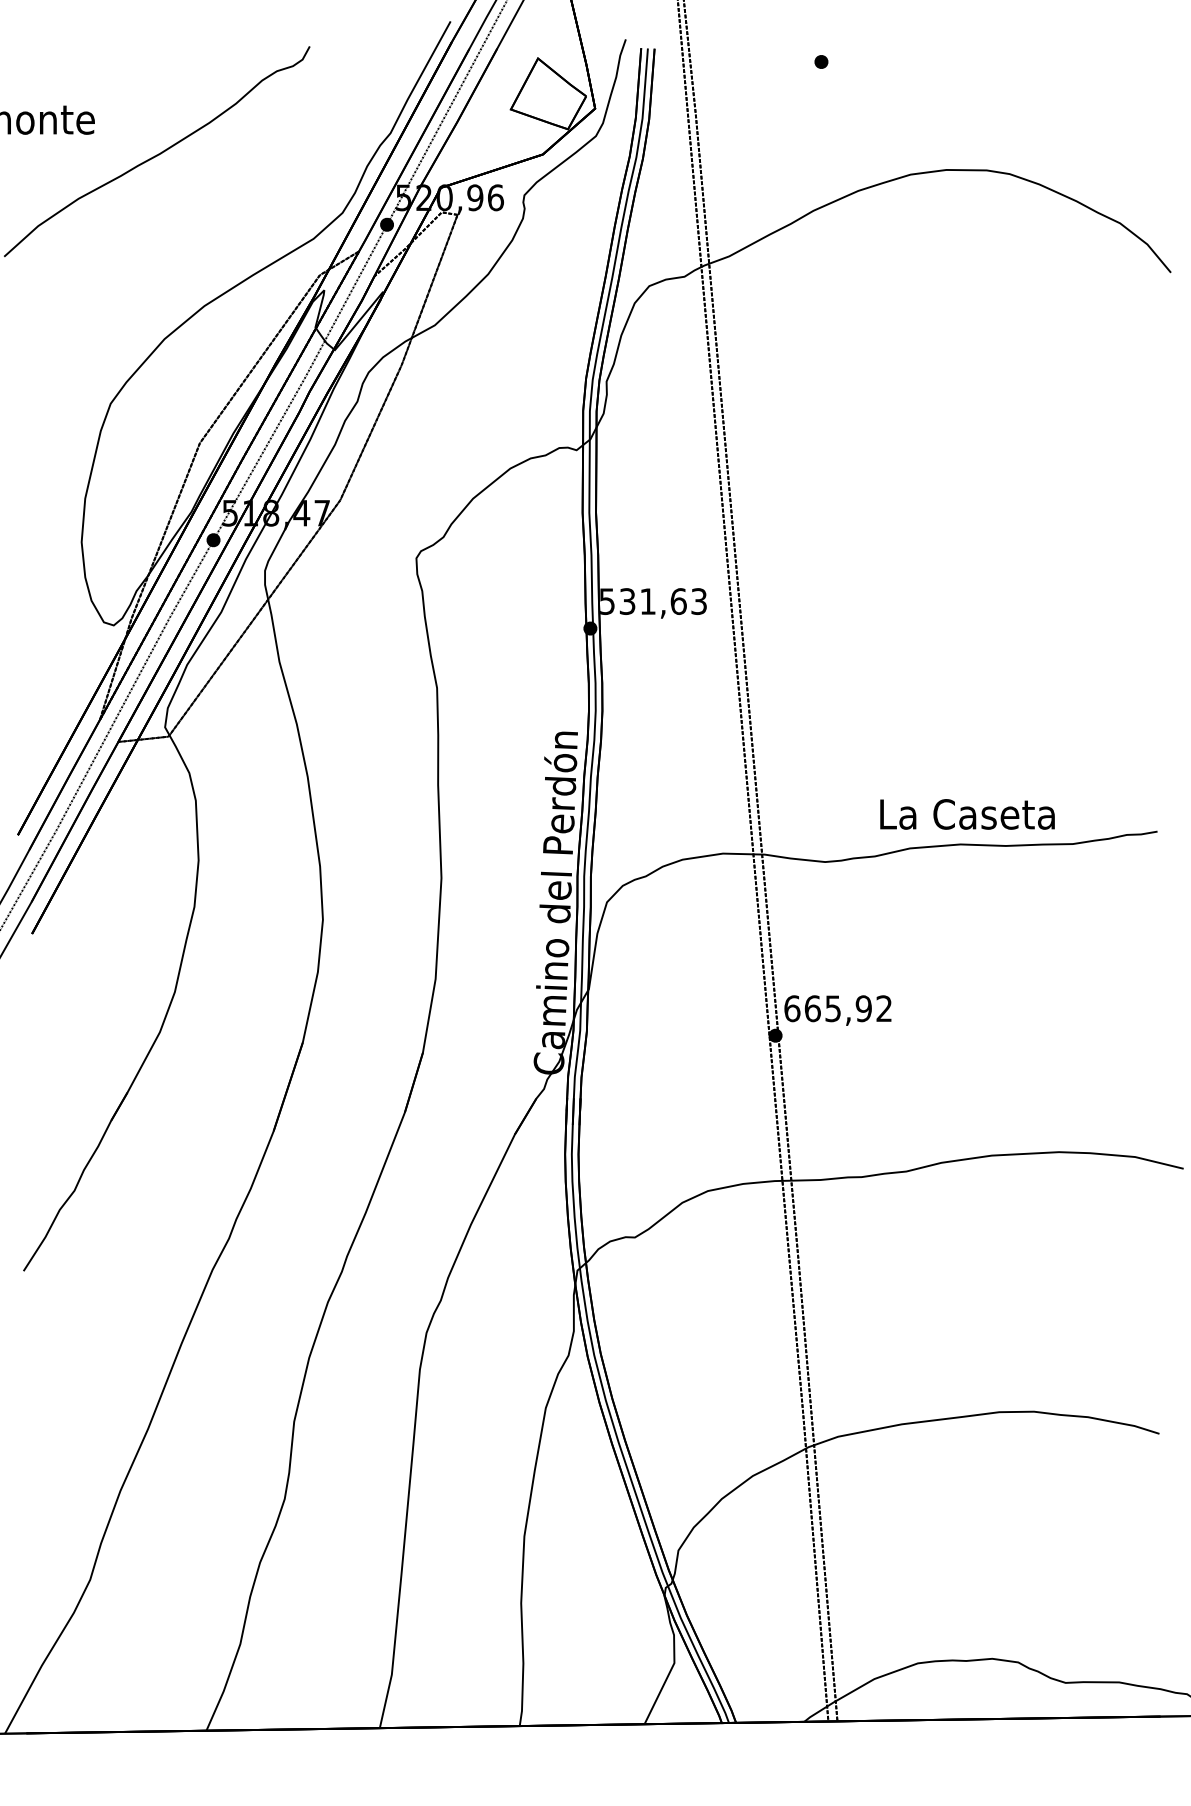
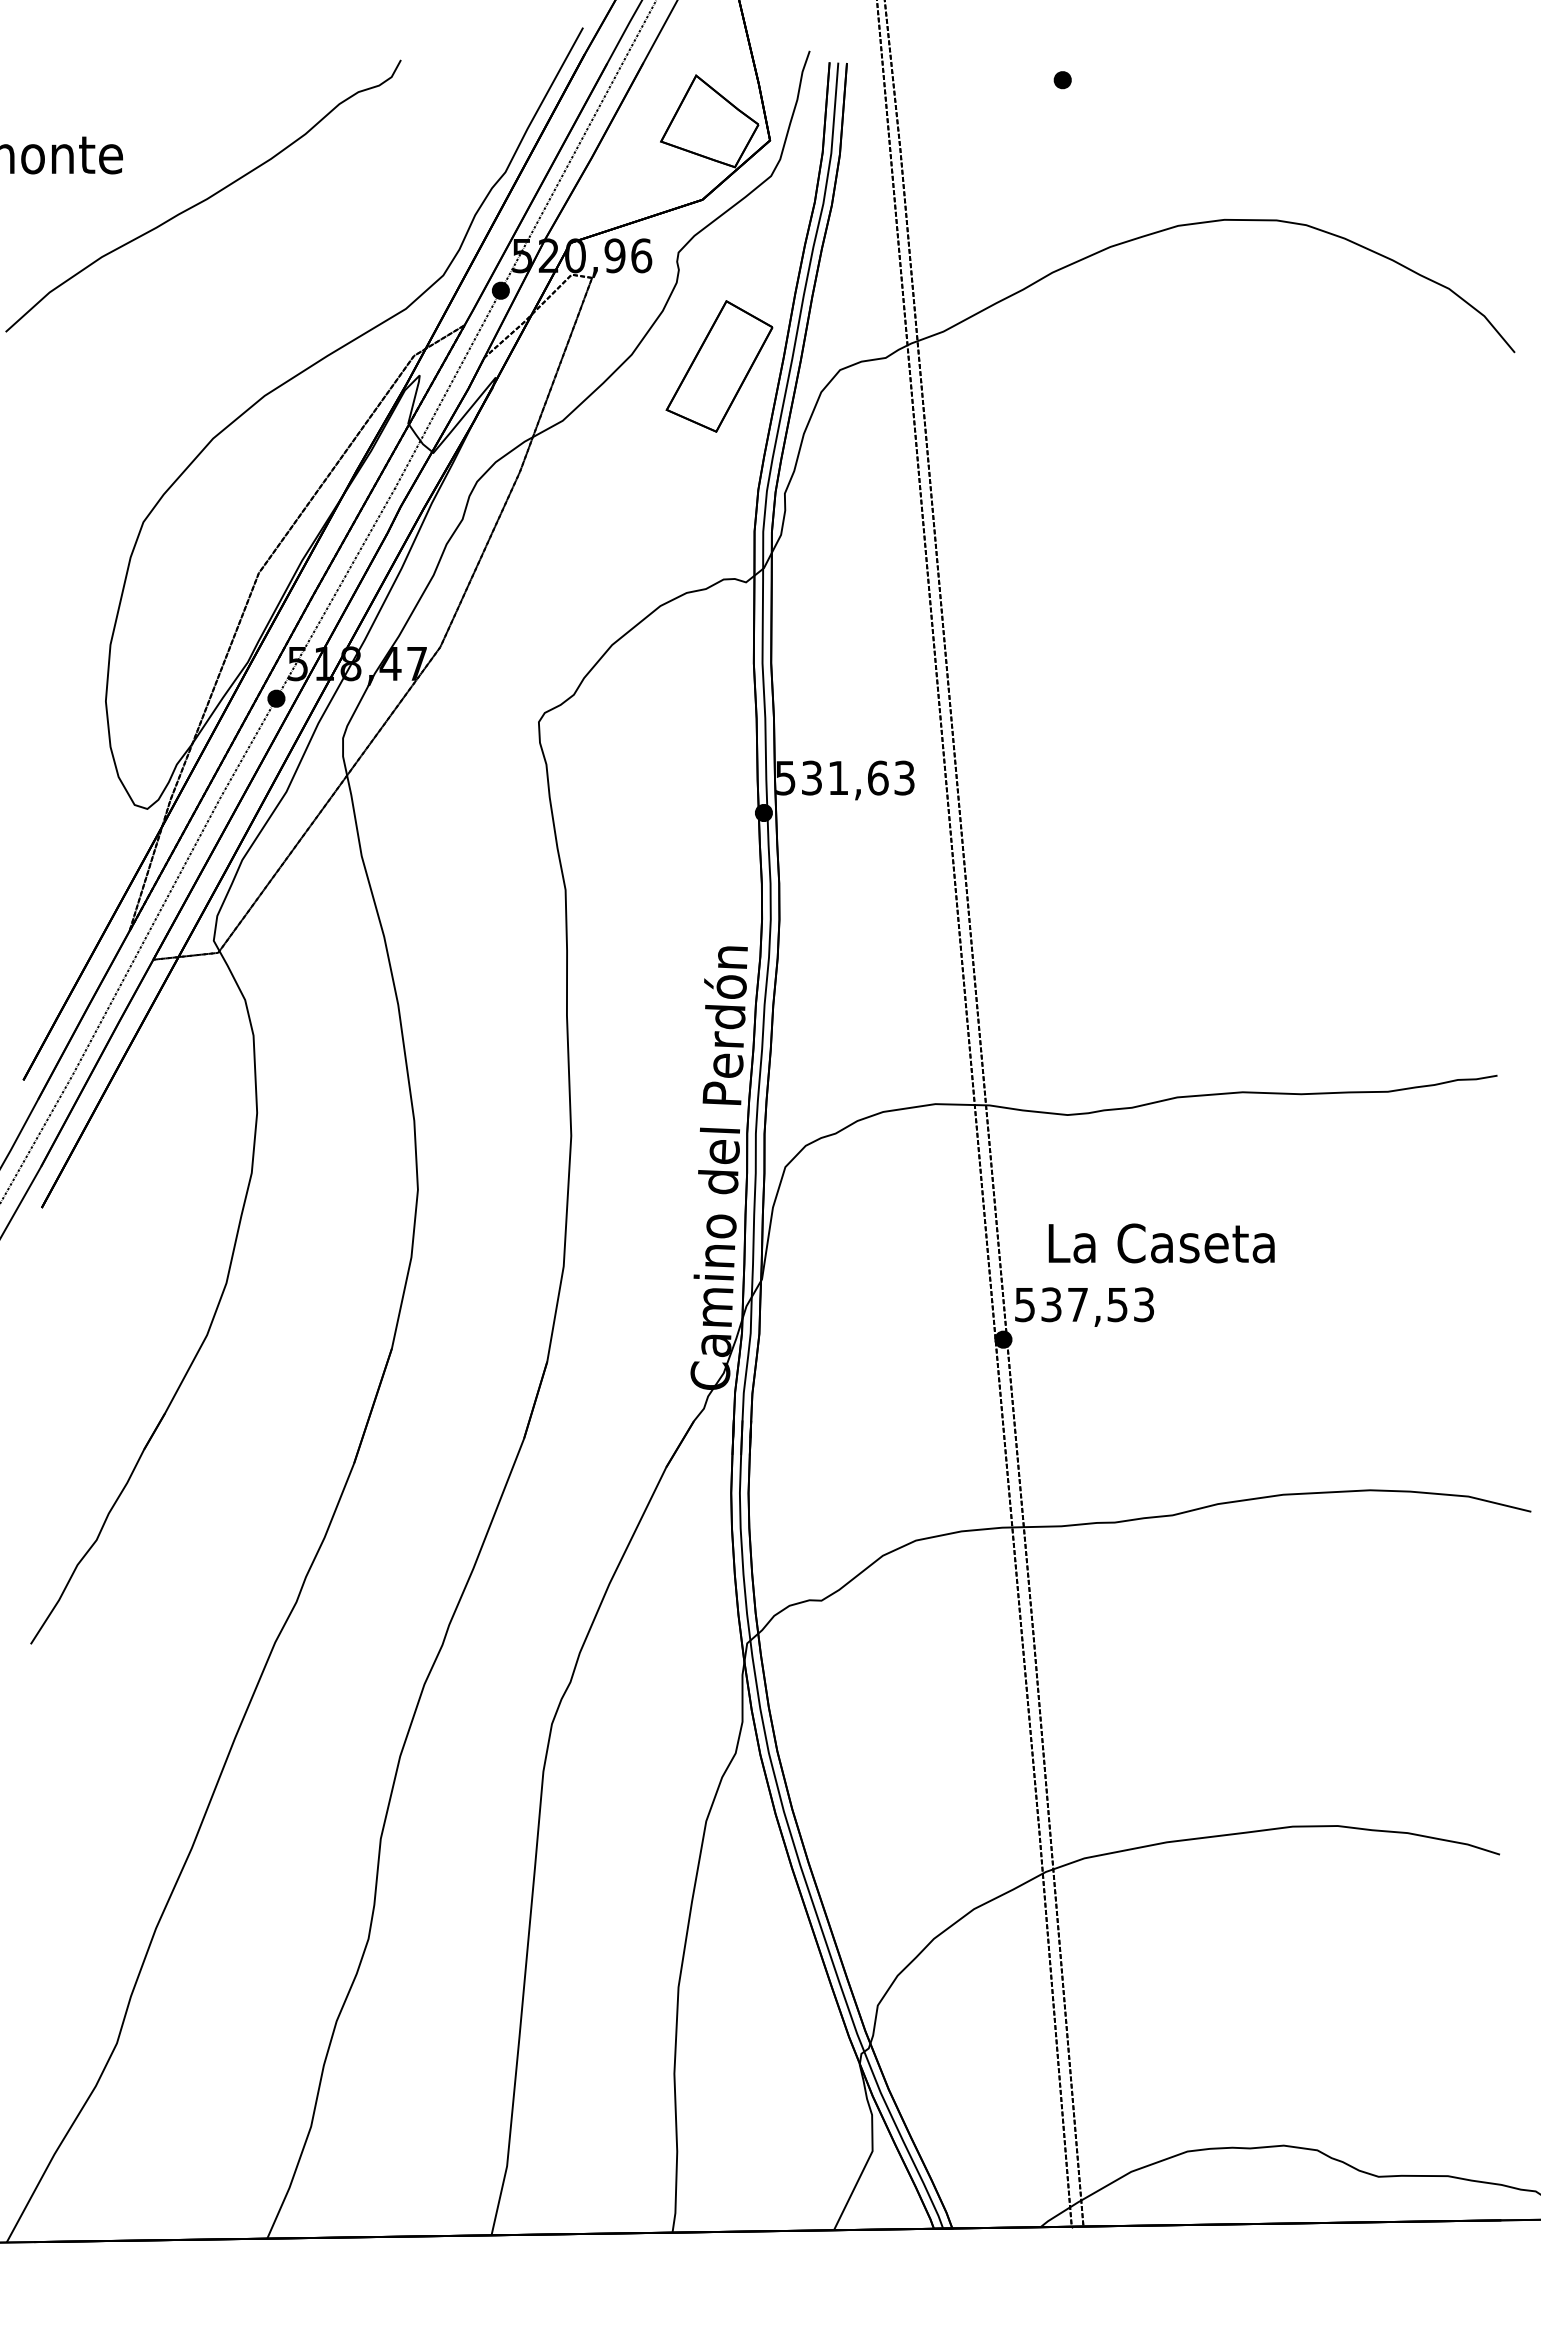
part: (556, 283) -> (719, 366), added
text: (967, 814) -> (1161, 1243), moved
text: (838, 1008) -> (1084, 1304), 665,92 -> 537,53

